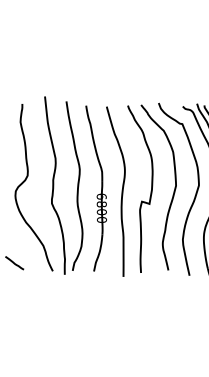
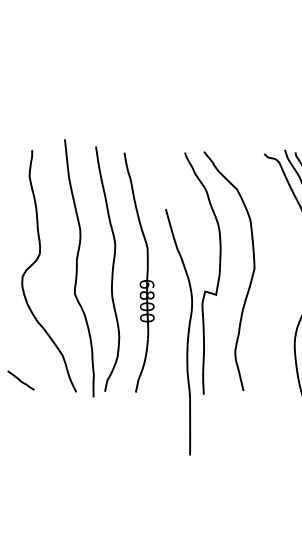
curve: (121, 191) -> (187, 331), moved
curve: (195, 192) -> (282, 278), removed

